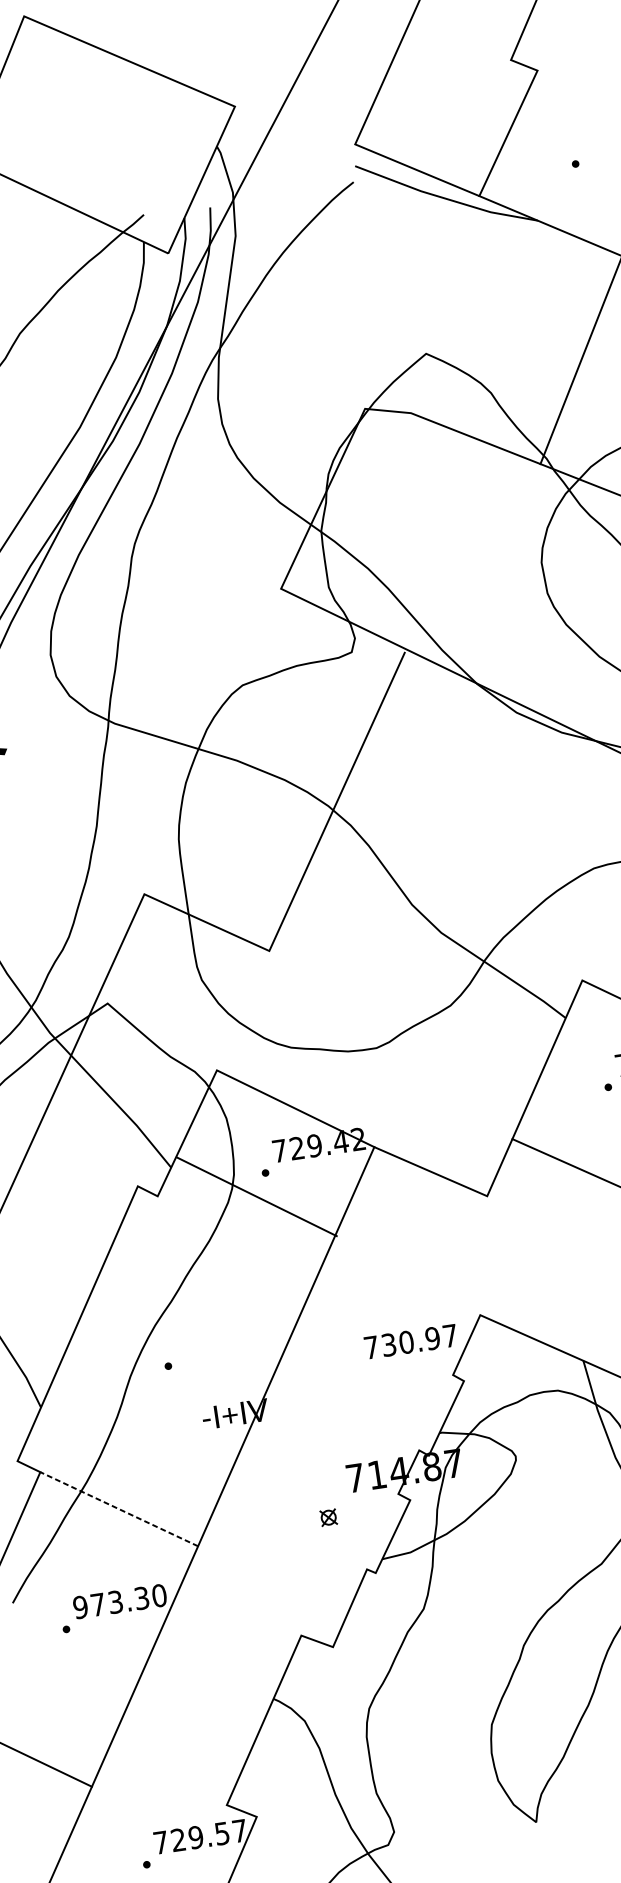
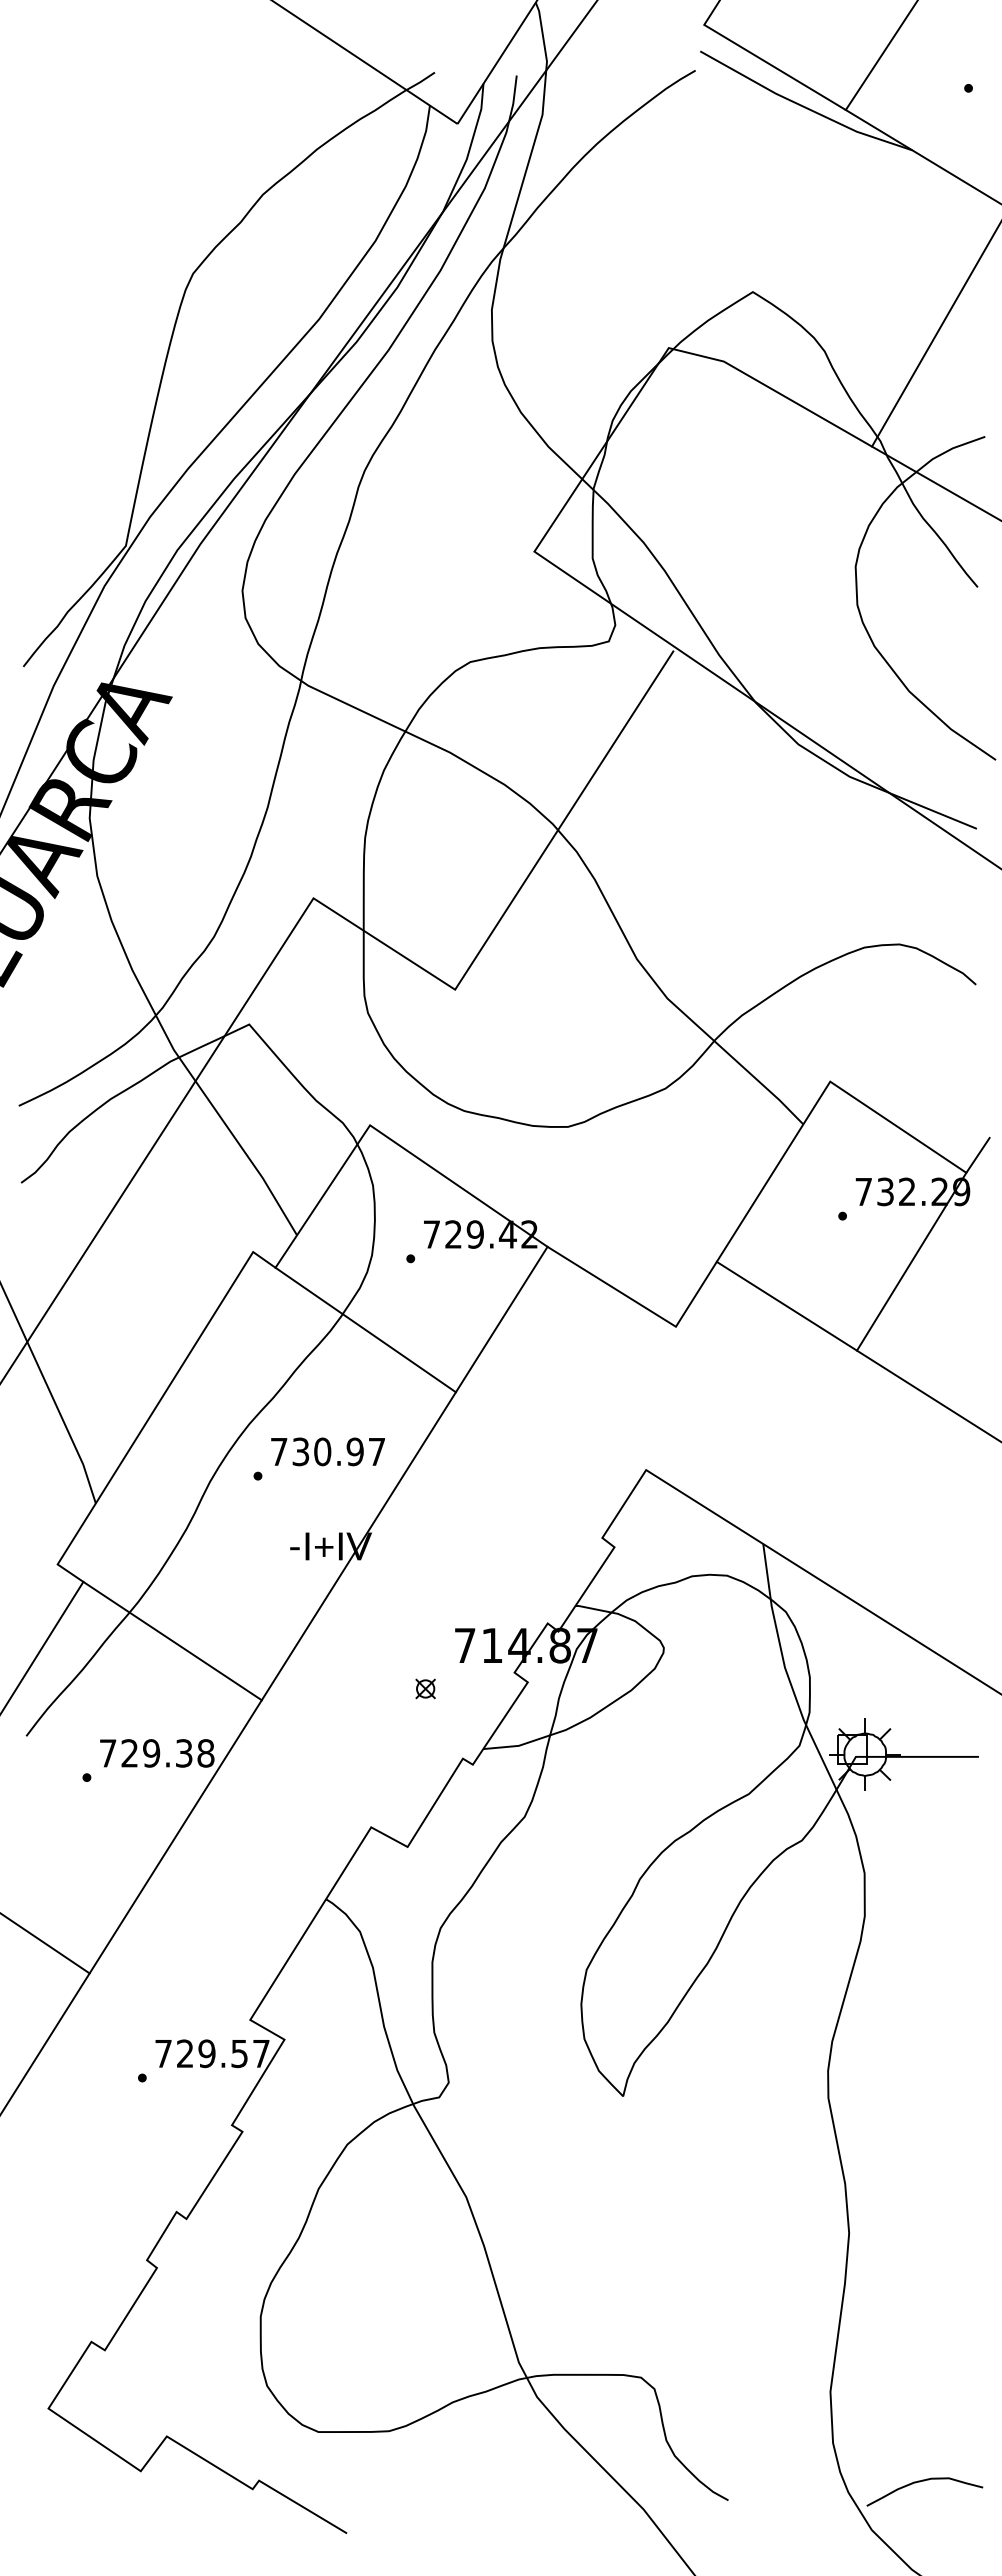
line: (256, 1196) -> (365, 1329), moved
text: (410, 1341) -> (327, 1451), moved
line: (119, 1508) -> (172, 1640), dashed -> solid
text: (119, 1601) -> (156, 1753), 973.30 -> 729.38

